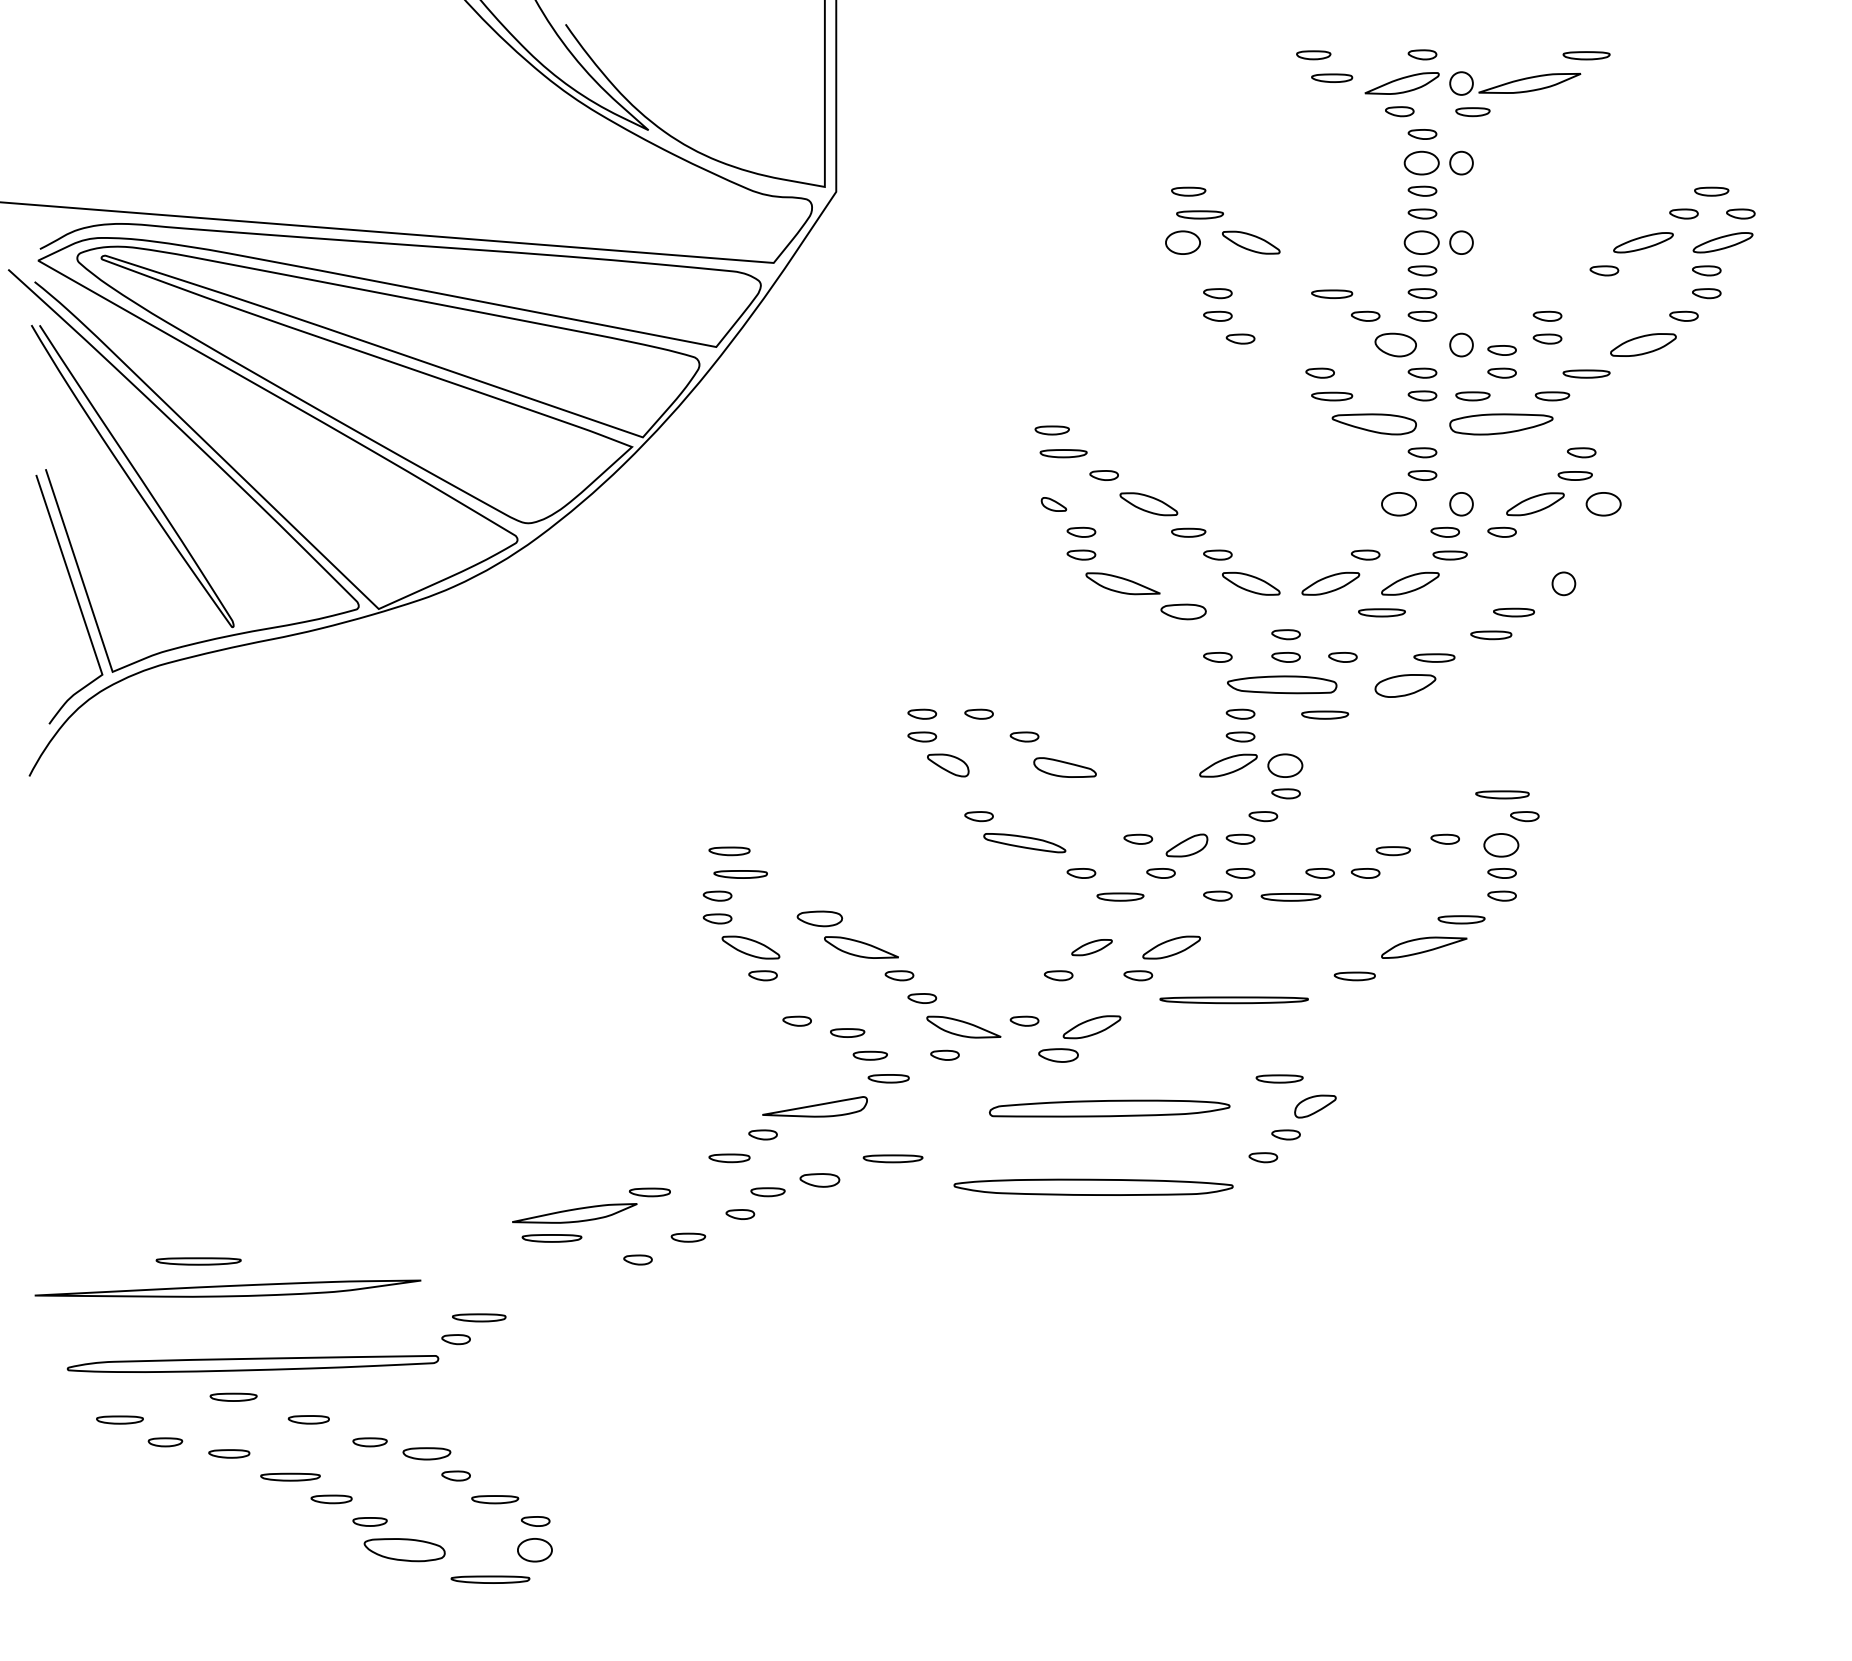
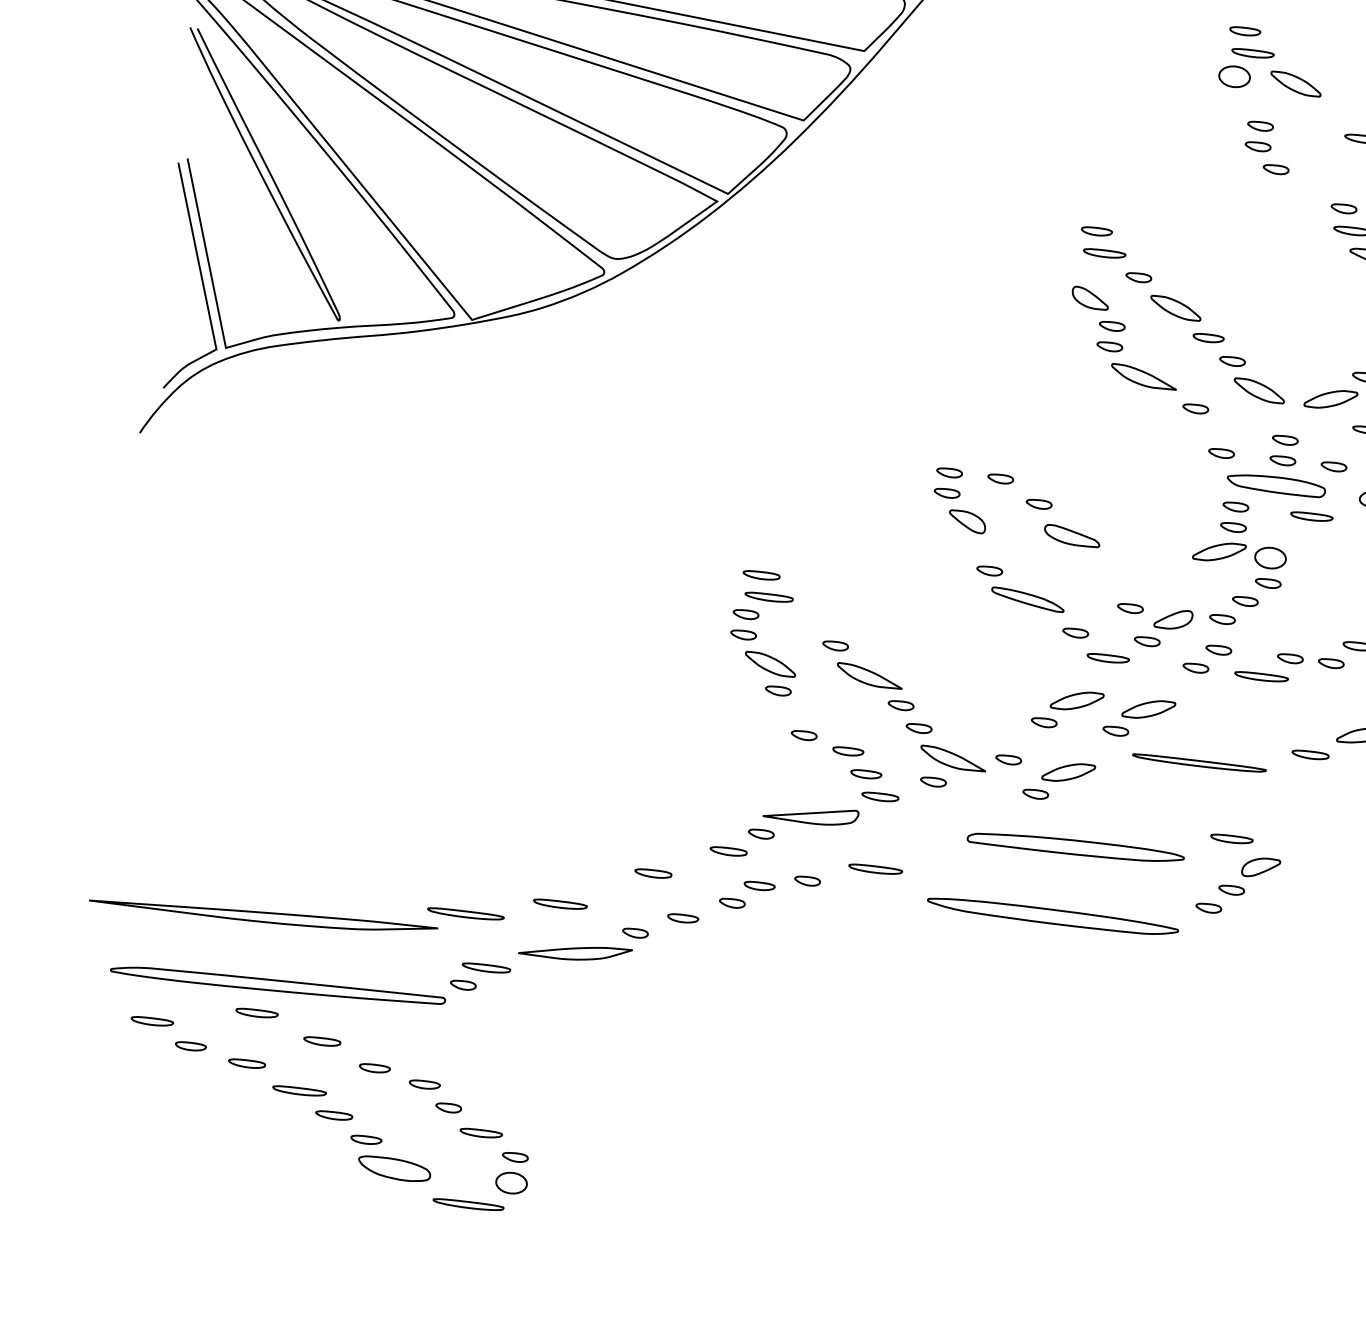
part: (1053, 504) -> (1090, 298), size x1.67
part: (1183, 611) -> (1195, 408), size x0.62
part: (819, 918) -> (835, 645), size x0.62
part: (1091, 947) -> (1076, 700), size x1.43
part: (1058, 1054) -> (1035, 793), size x0.71
part: (819, 1180) -> (807, 881), size x0.71
part: (574, 1213) -> (575, 952), moved
part: (198, 1261) -> (465, 914), moved
part: (426, 1453) -> (424, 1084), size x0.71

